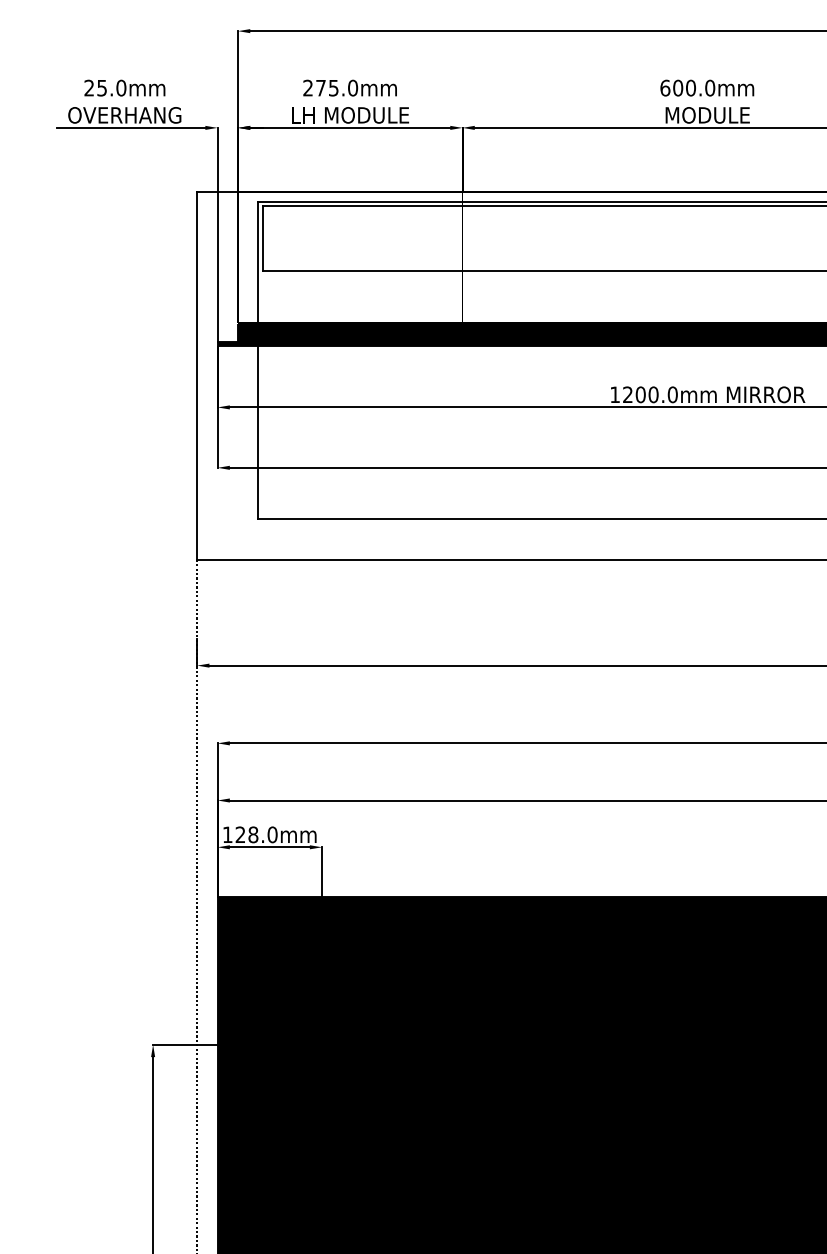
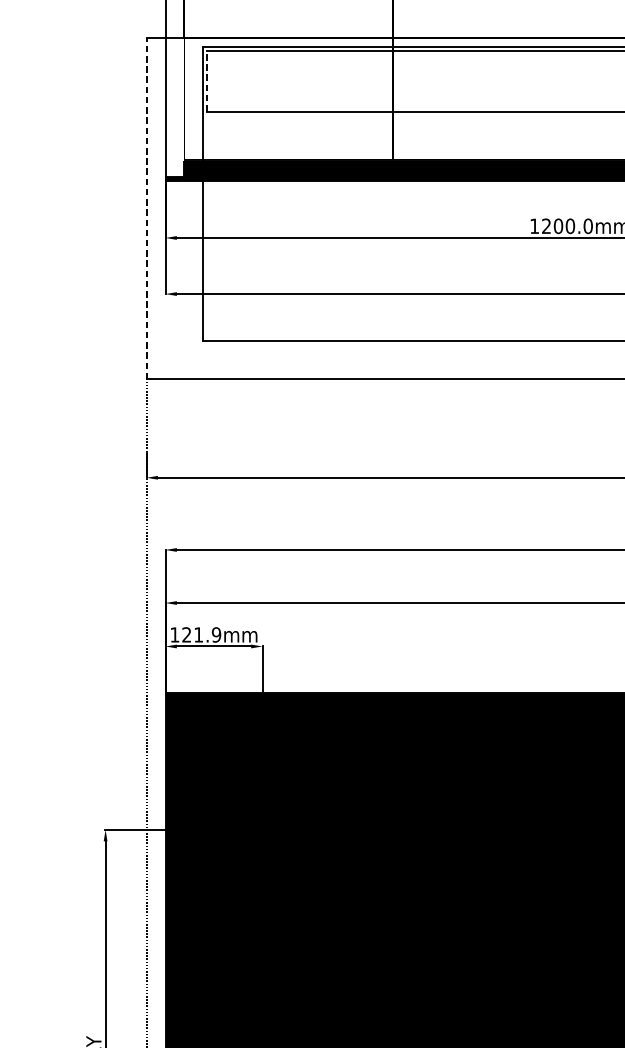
line: (262, 238) -> (207, 81), solid -> dashed
line: (197, 375) -> (146, 208), solid -> dashed
text: (262, 834) -> (207, 634), 128.0mm -> 121.9mm

